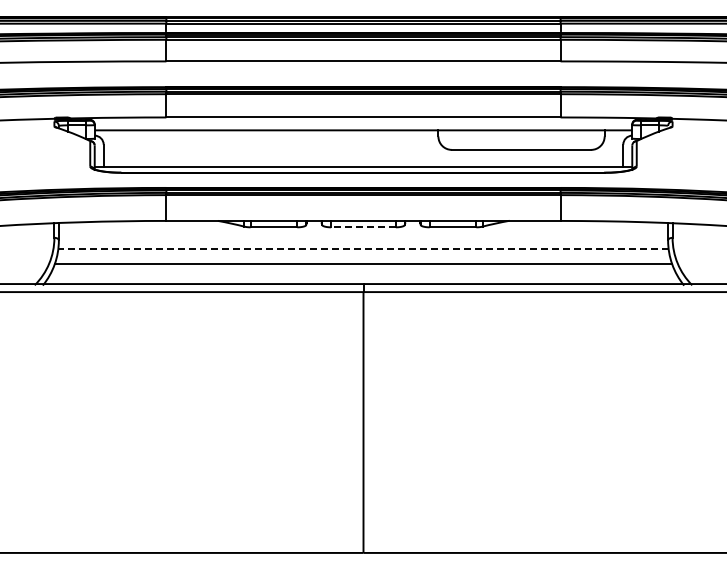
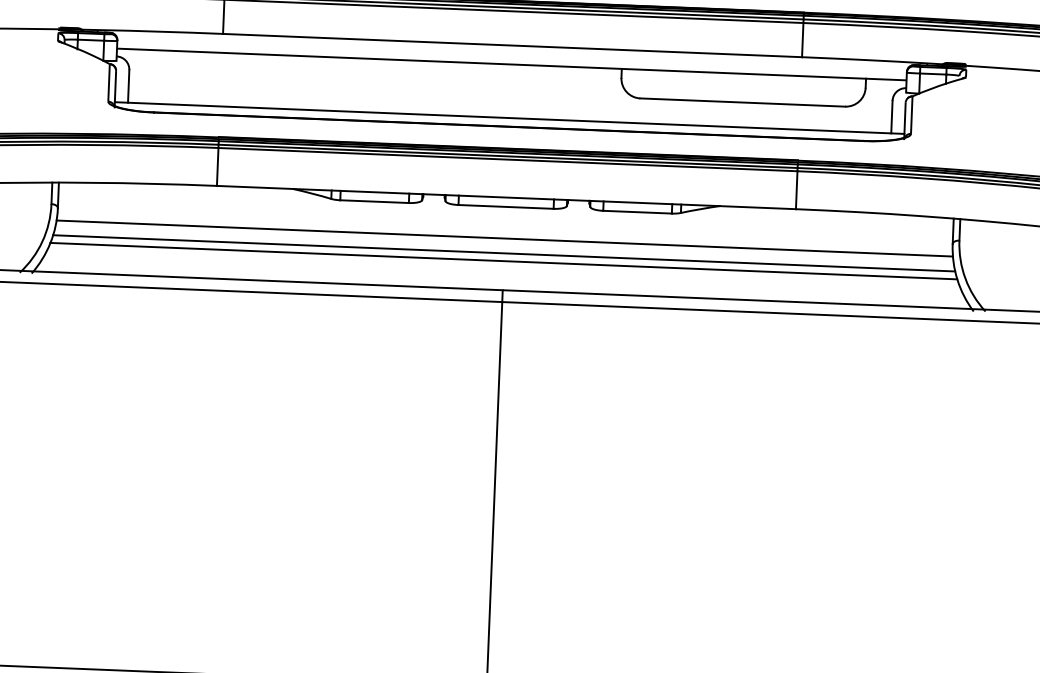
line: (363, 227) -> (506, 207), dashed -> solid
line: (362, 248) -> (503, 237), dashed -> solid
line: (363, 258) -> (504, 252), added

